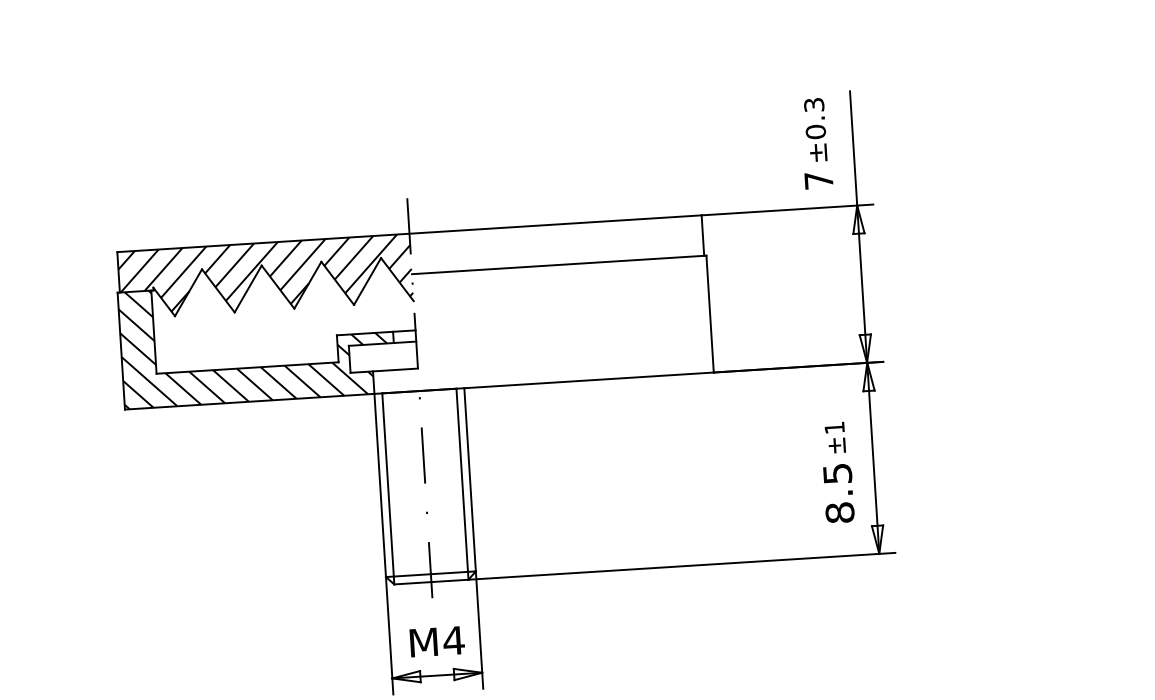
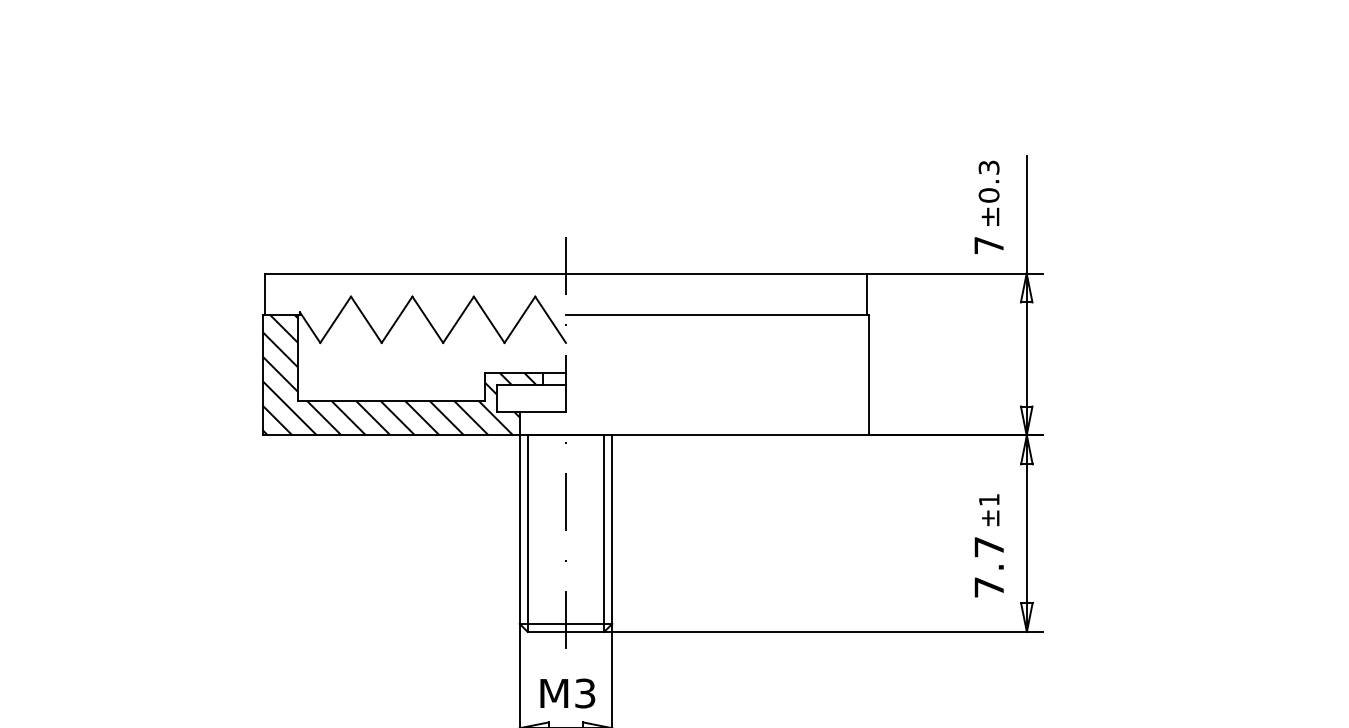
hatch: (265, 273) -> (415, 305), removed
text: (839, 493) -> (989, 567), 8.5 -> 7.7
text: (454, 640) -> (585, 693), M4 -> M3

